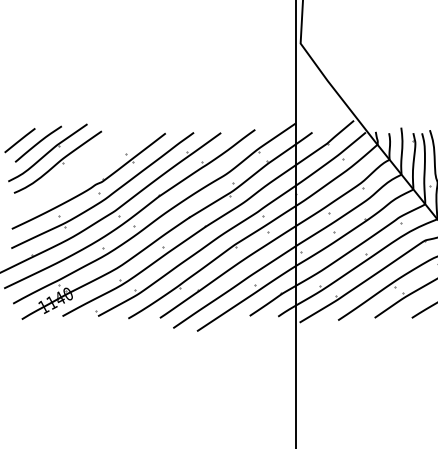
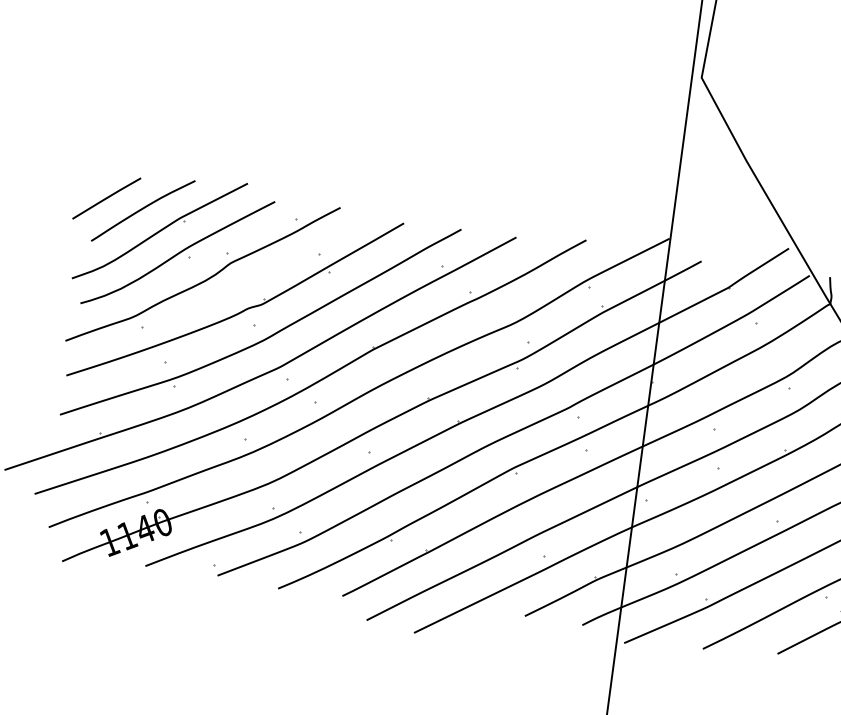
part: (71, 170) -> (203, 273), added

